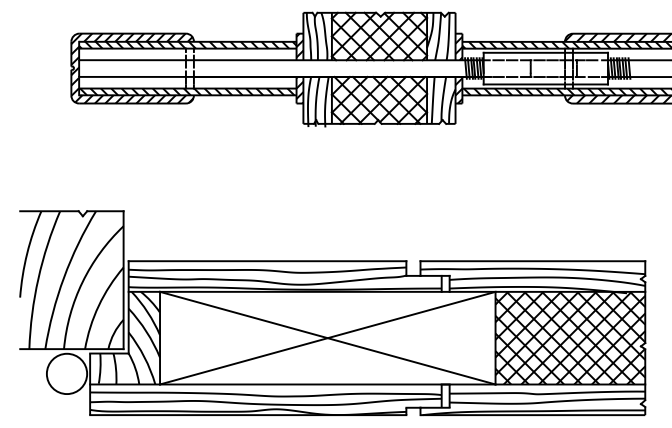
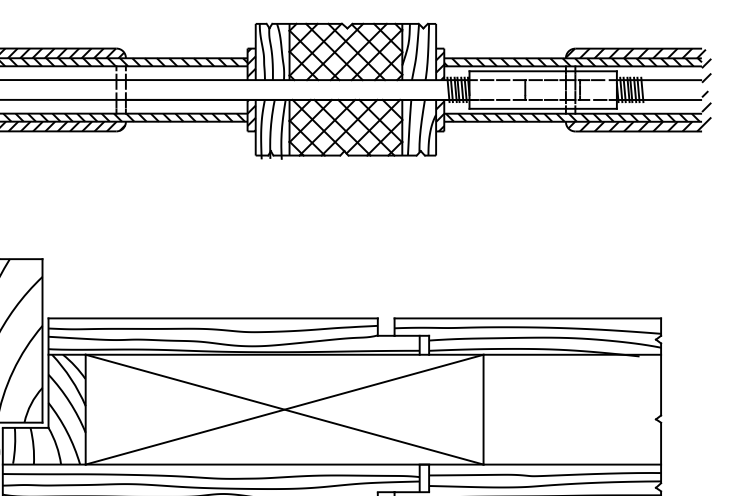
hatch: (570, 337) -> (572, 408), removed

